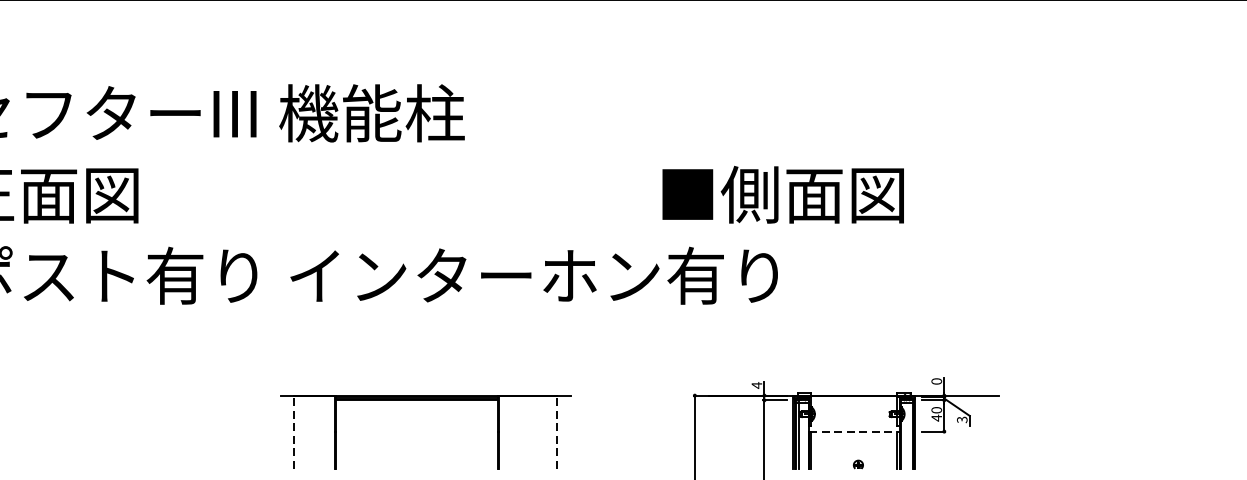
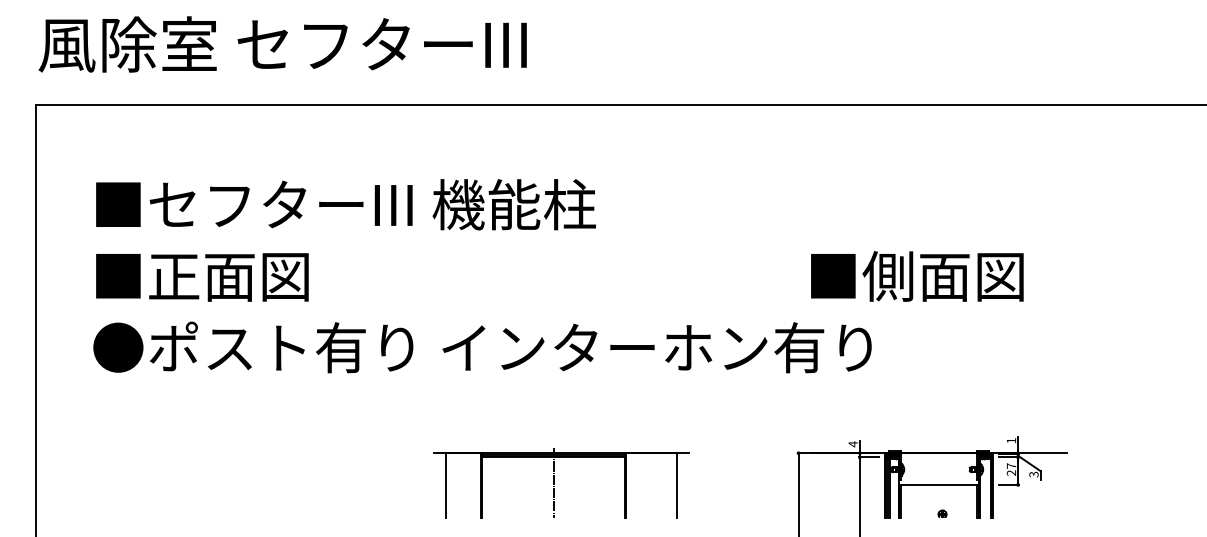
text: (783, 194) -> (917, 276), moved
text: (936, 381) -> (1011, 440), 0 -> 1
text: (936, 414) -> (1011, 469), 40 -> 27
line: (416, 428) -> (553, 482), added
line: (293, 431) -> (445, 484), dashed -> solid
line: (557, 431) -> (677, 484), dashed -> solid
line: (853, 431) -> (938, 484), dashed -> solid

